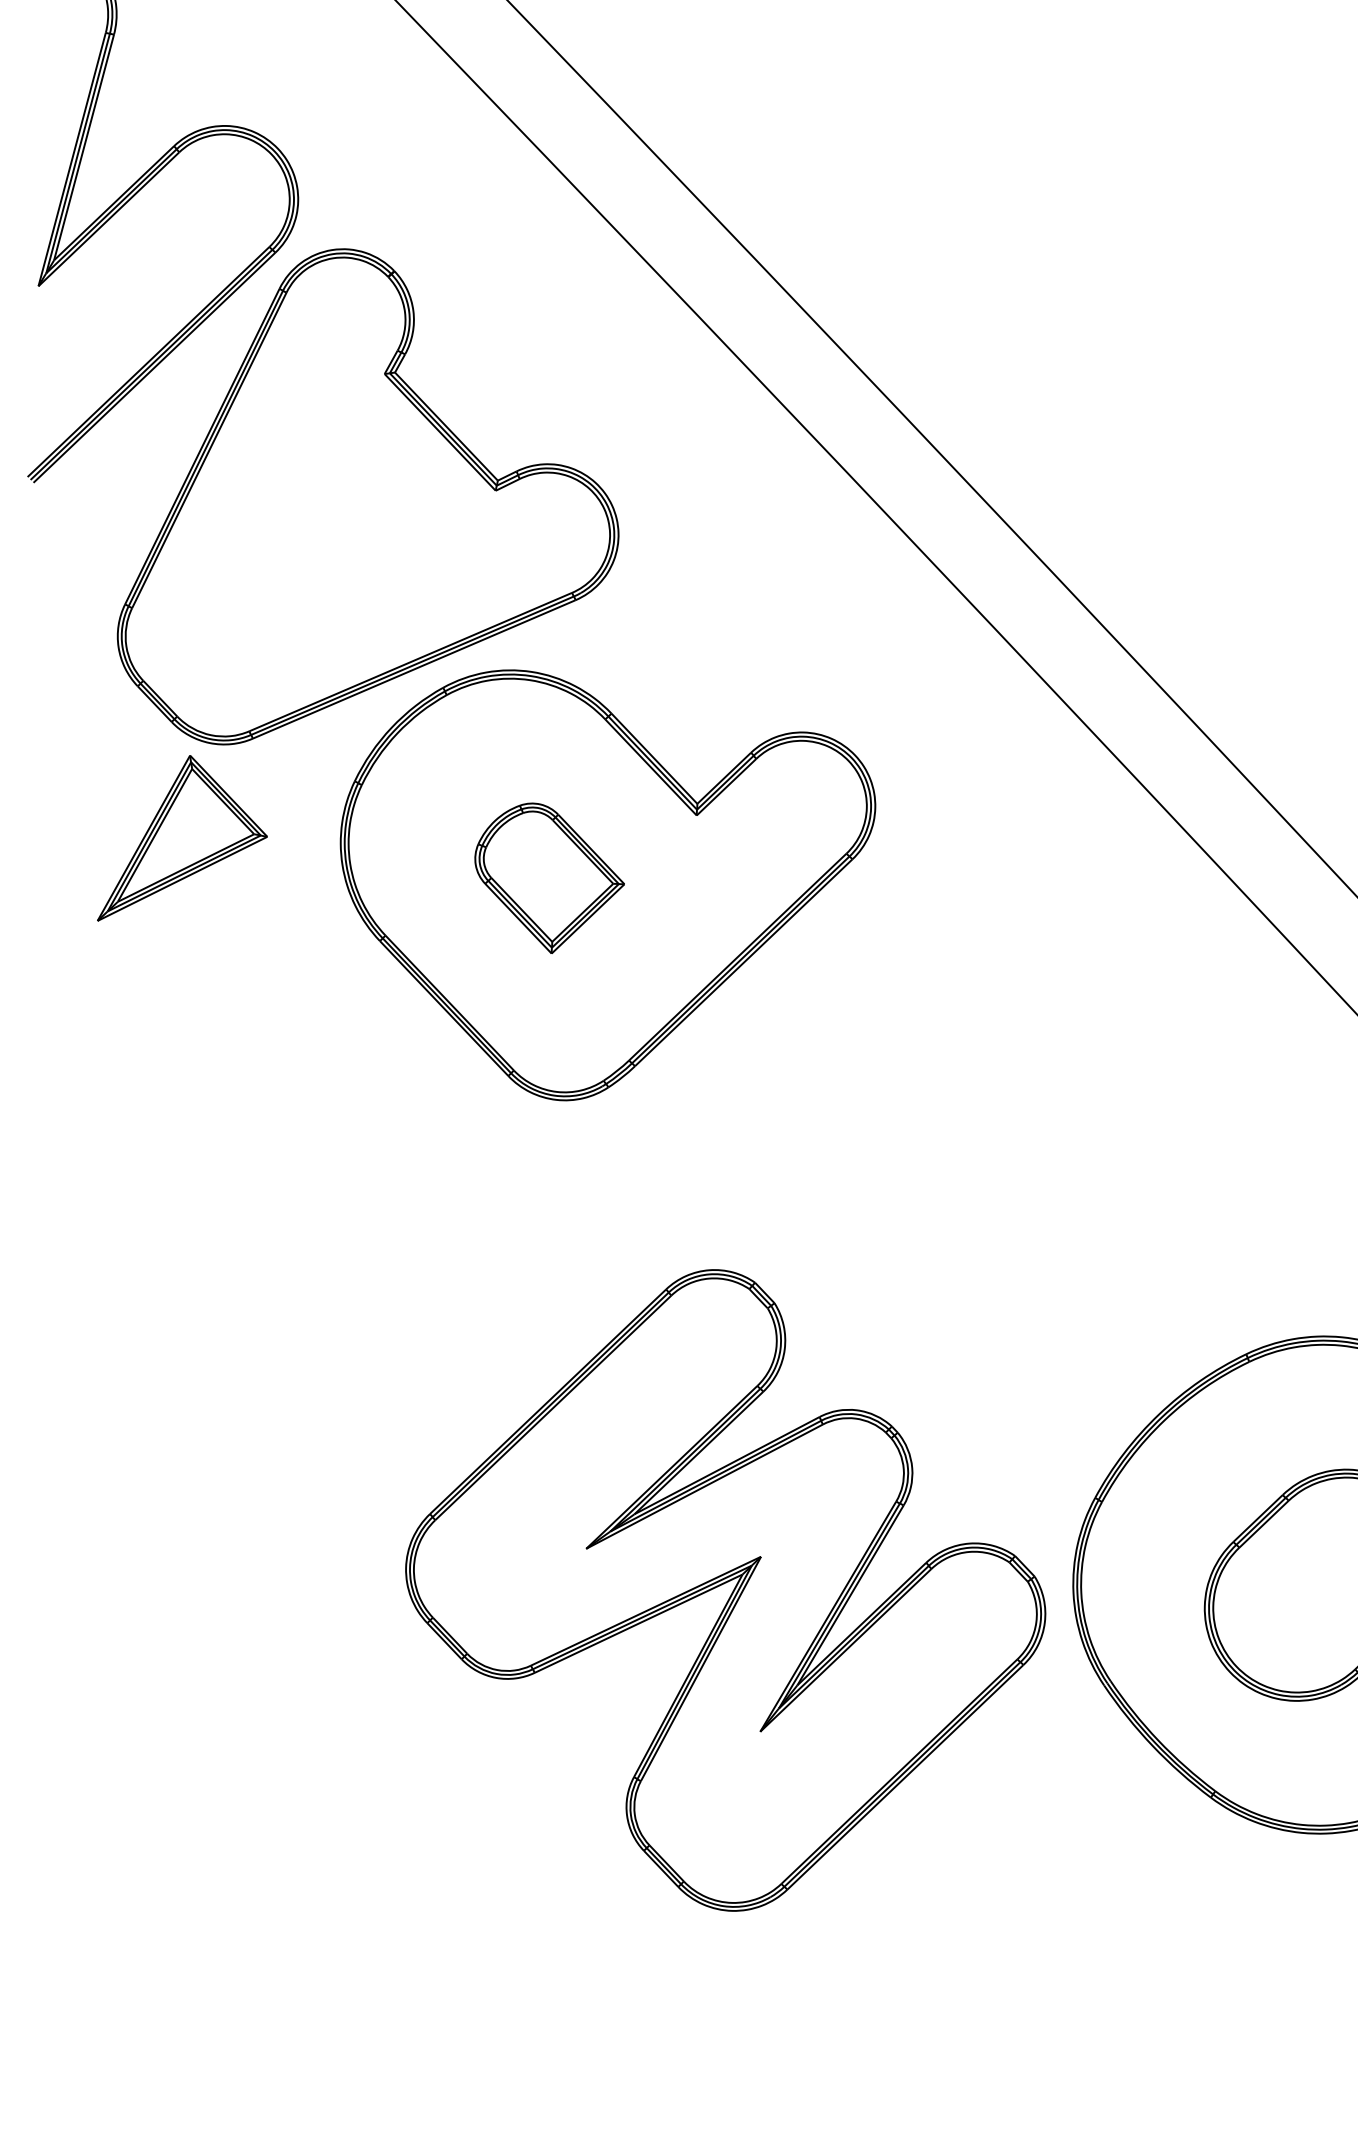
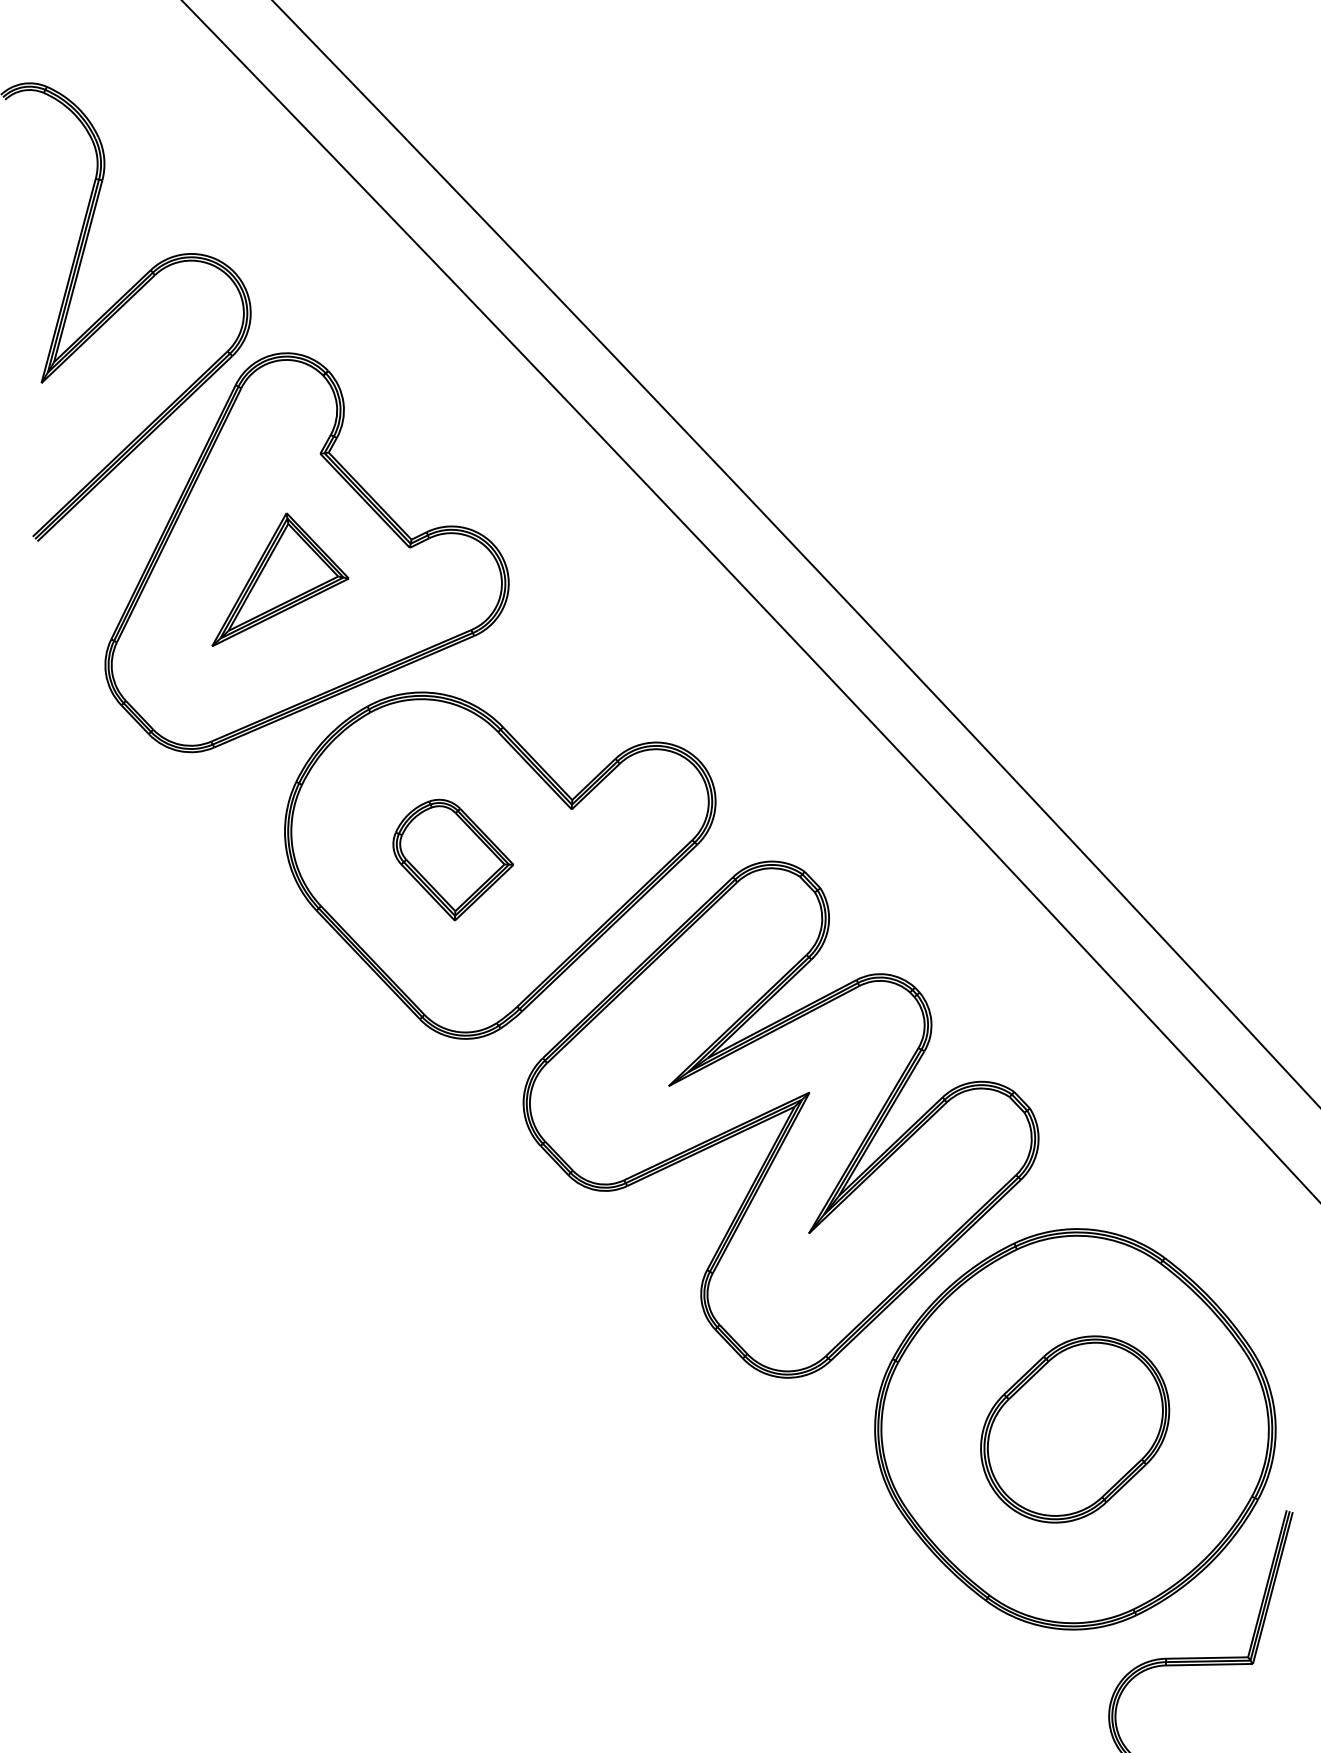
part: (182, 837) -> (280, 579), moved
part: (724, 1590) -> (780, 1119), moved

